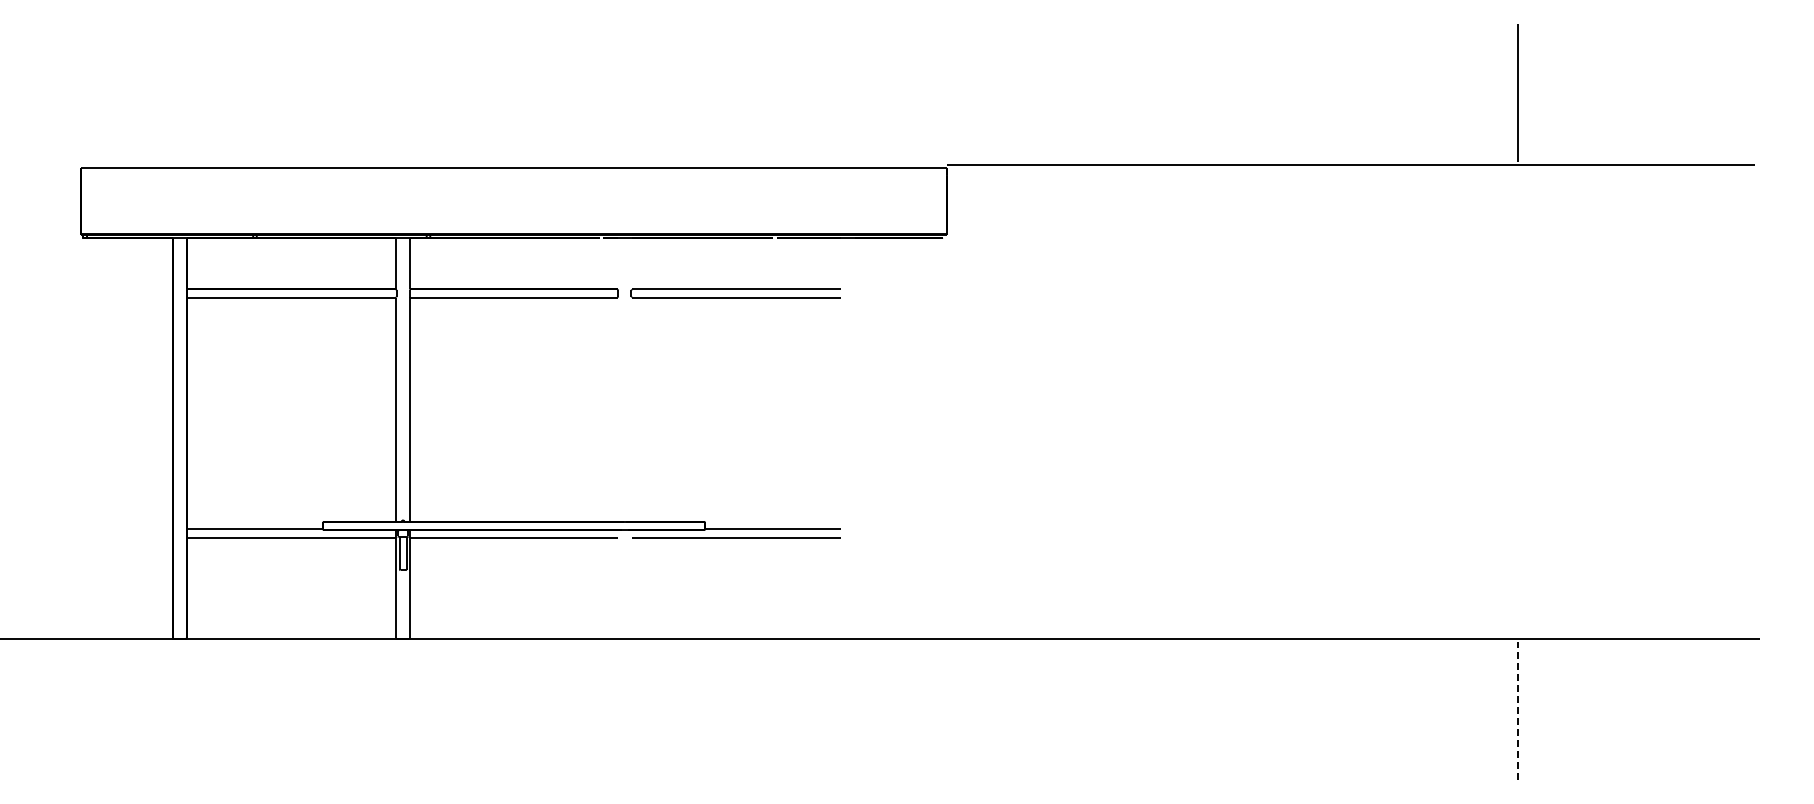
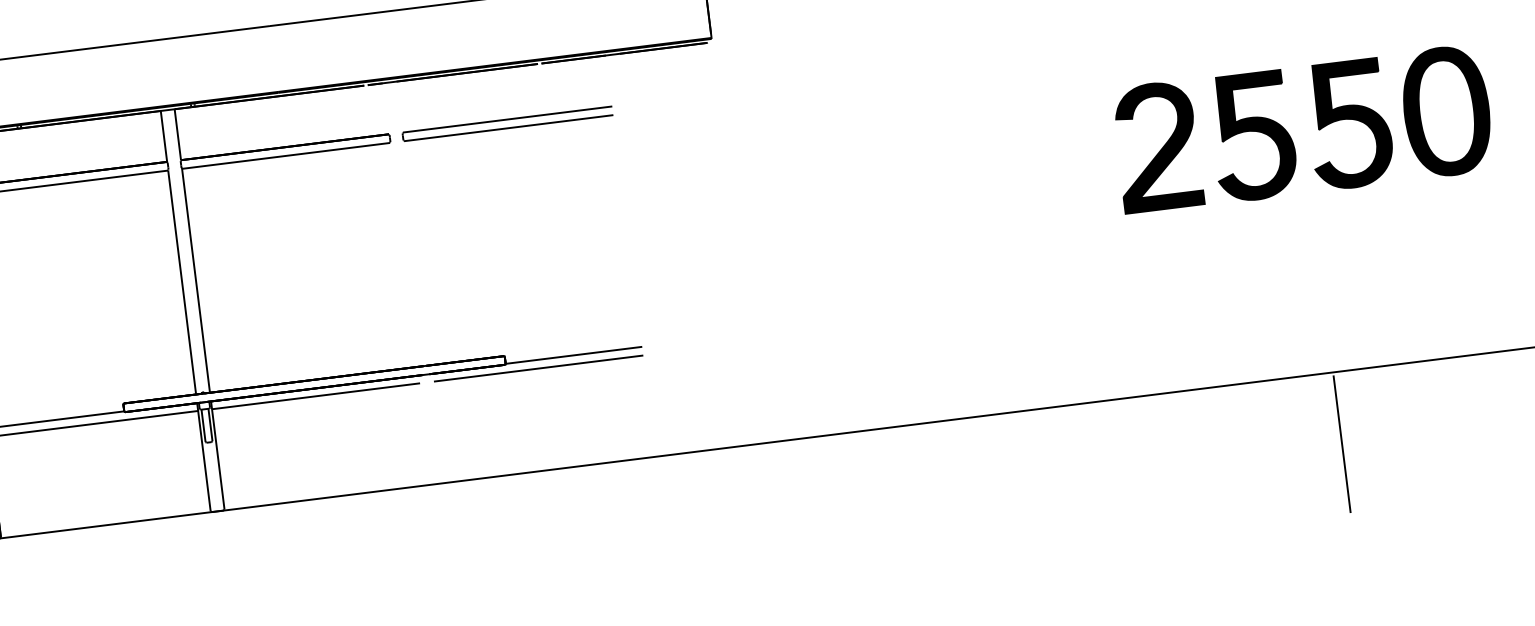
part: (1504, 399) -> (1289, 134), added
line: (1518, 711) -> (1342, 444), dashed -> solid

